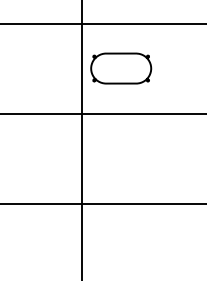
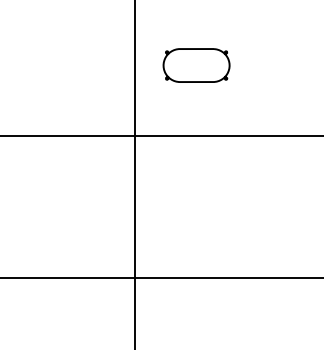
part: (121, 68) -> (196, 65), size x0.7

